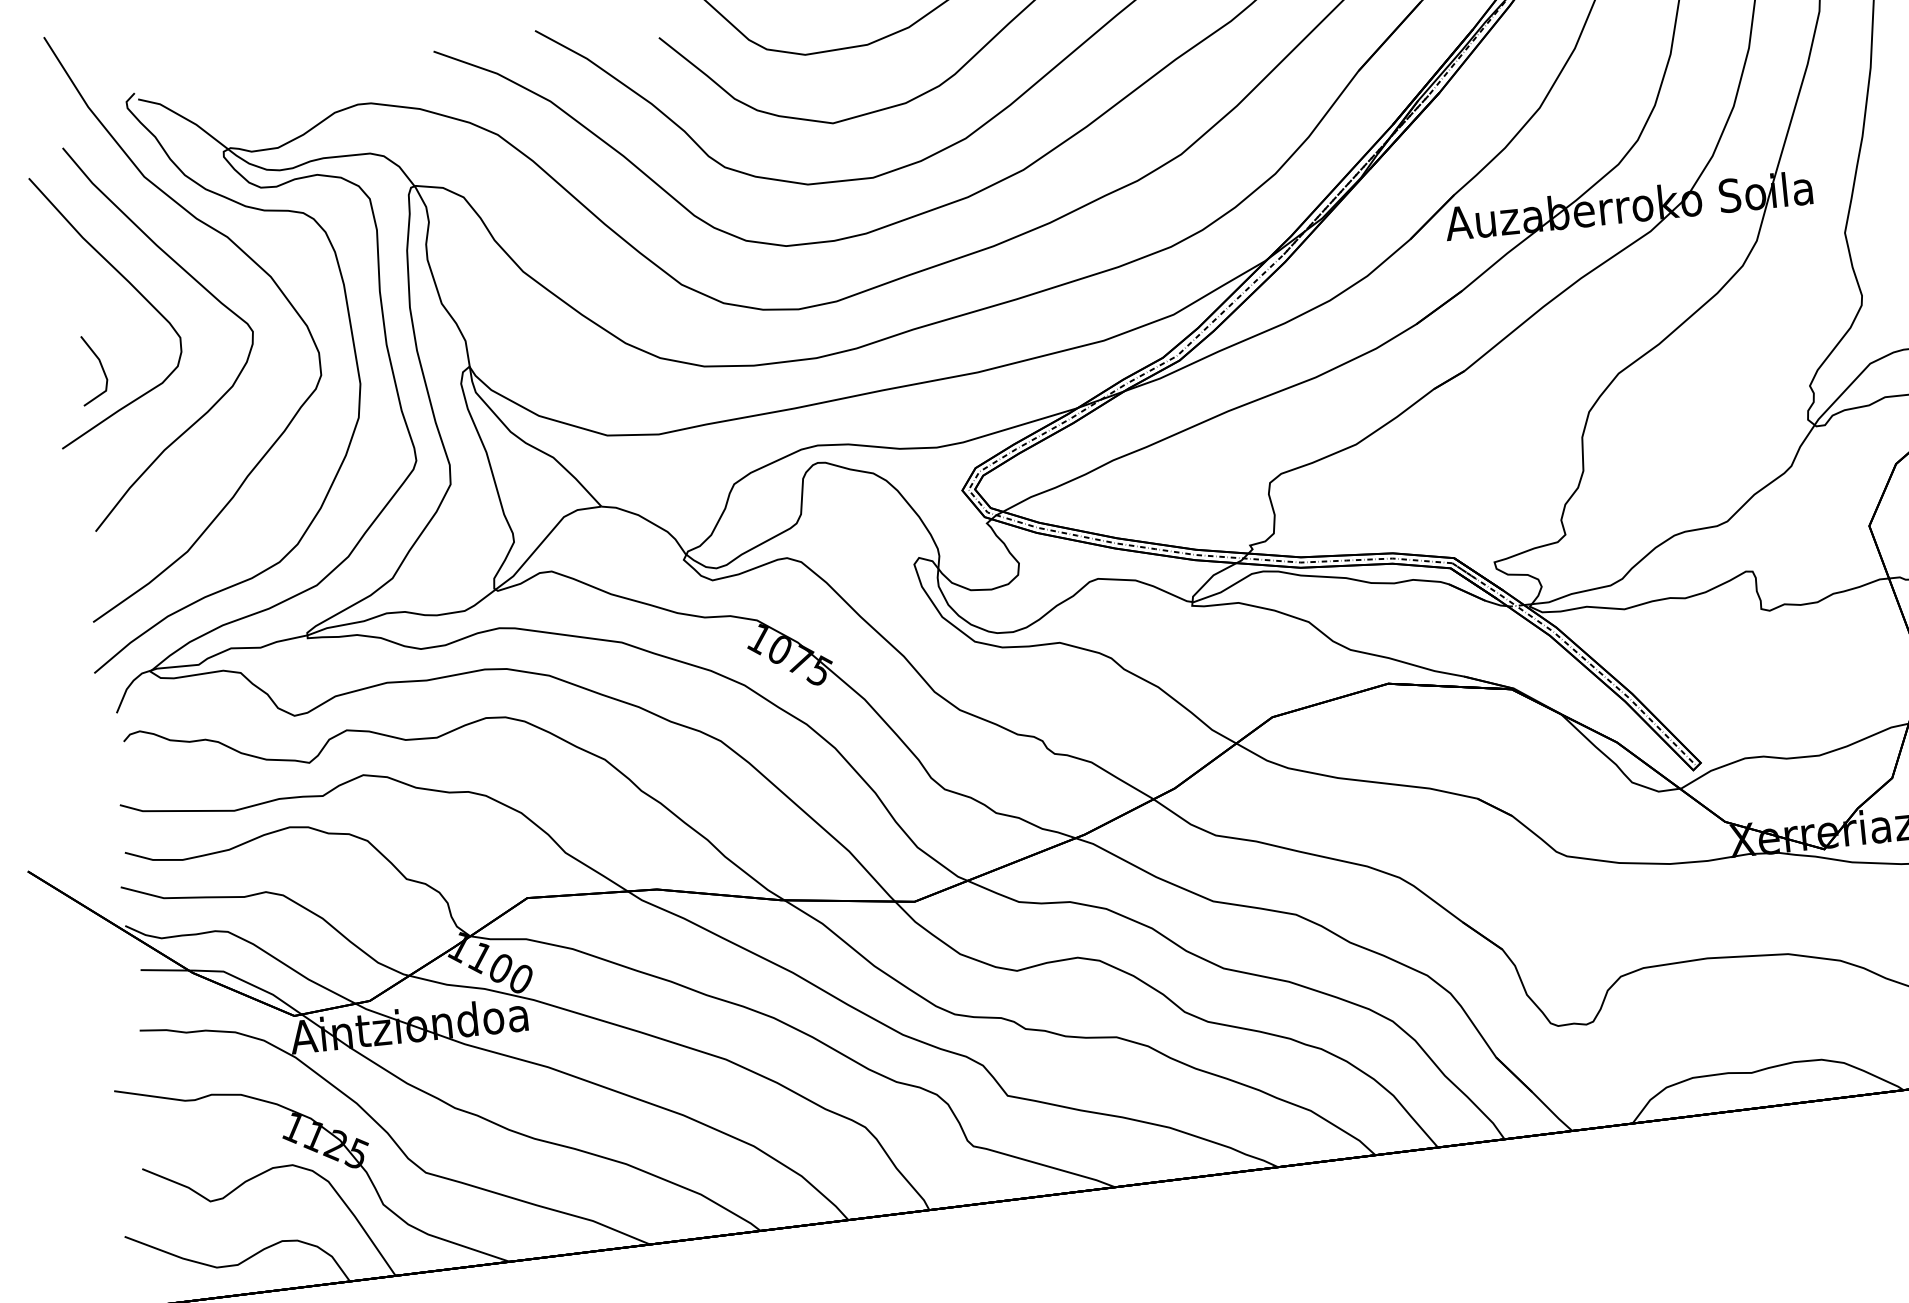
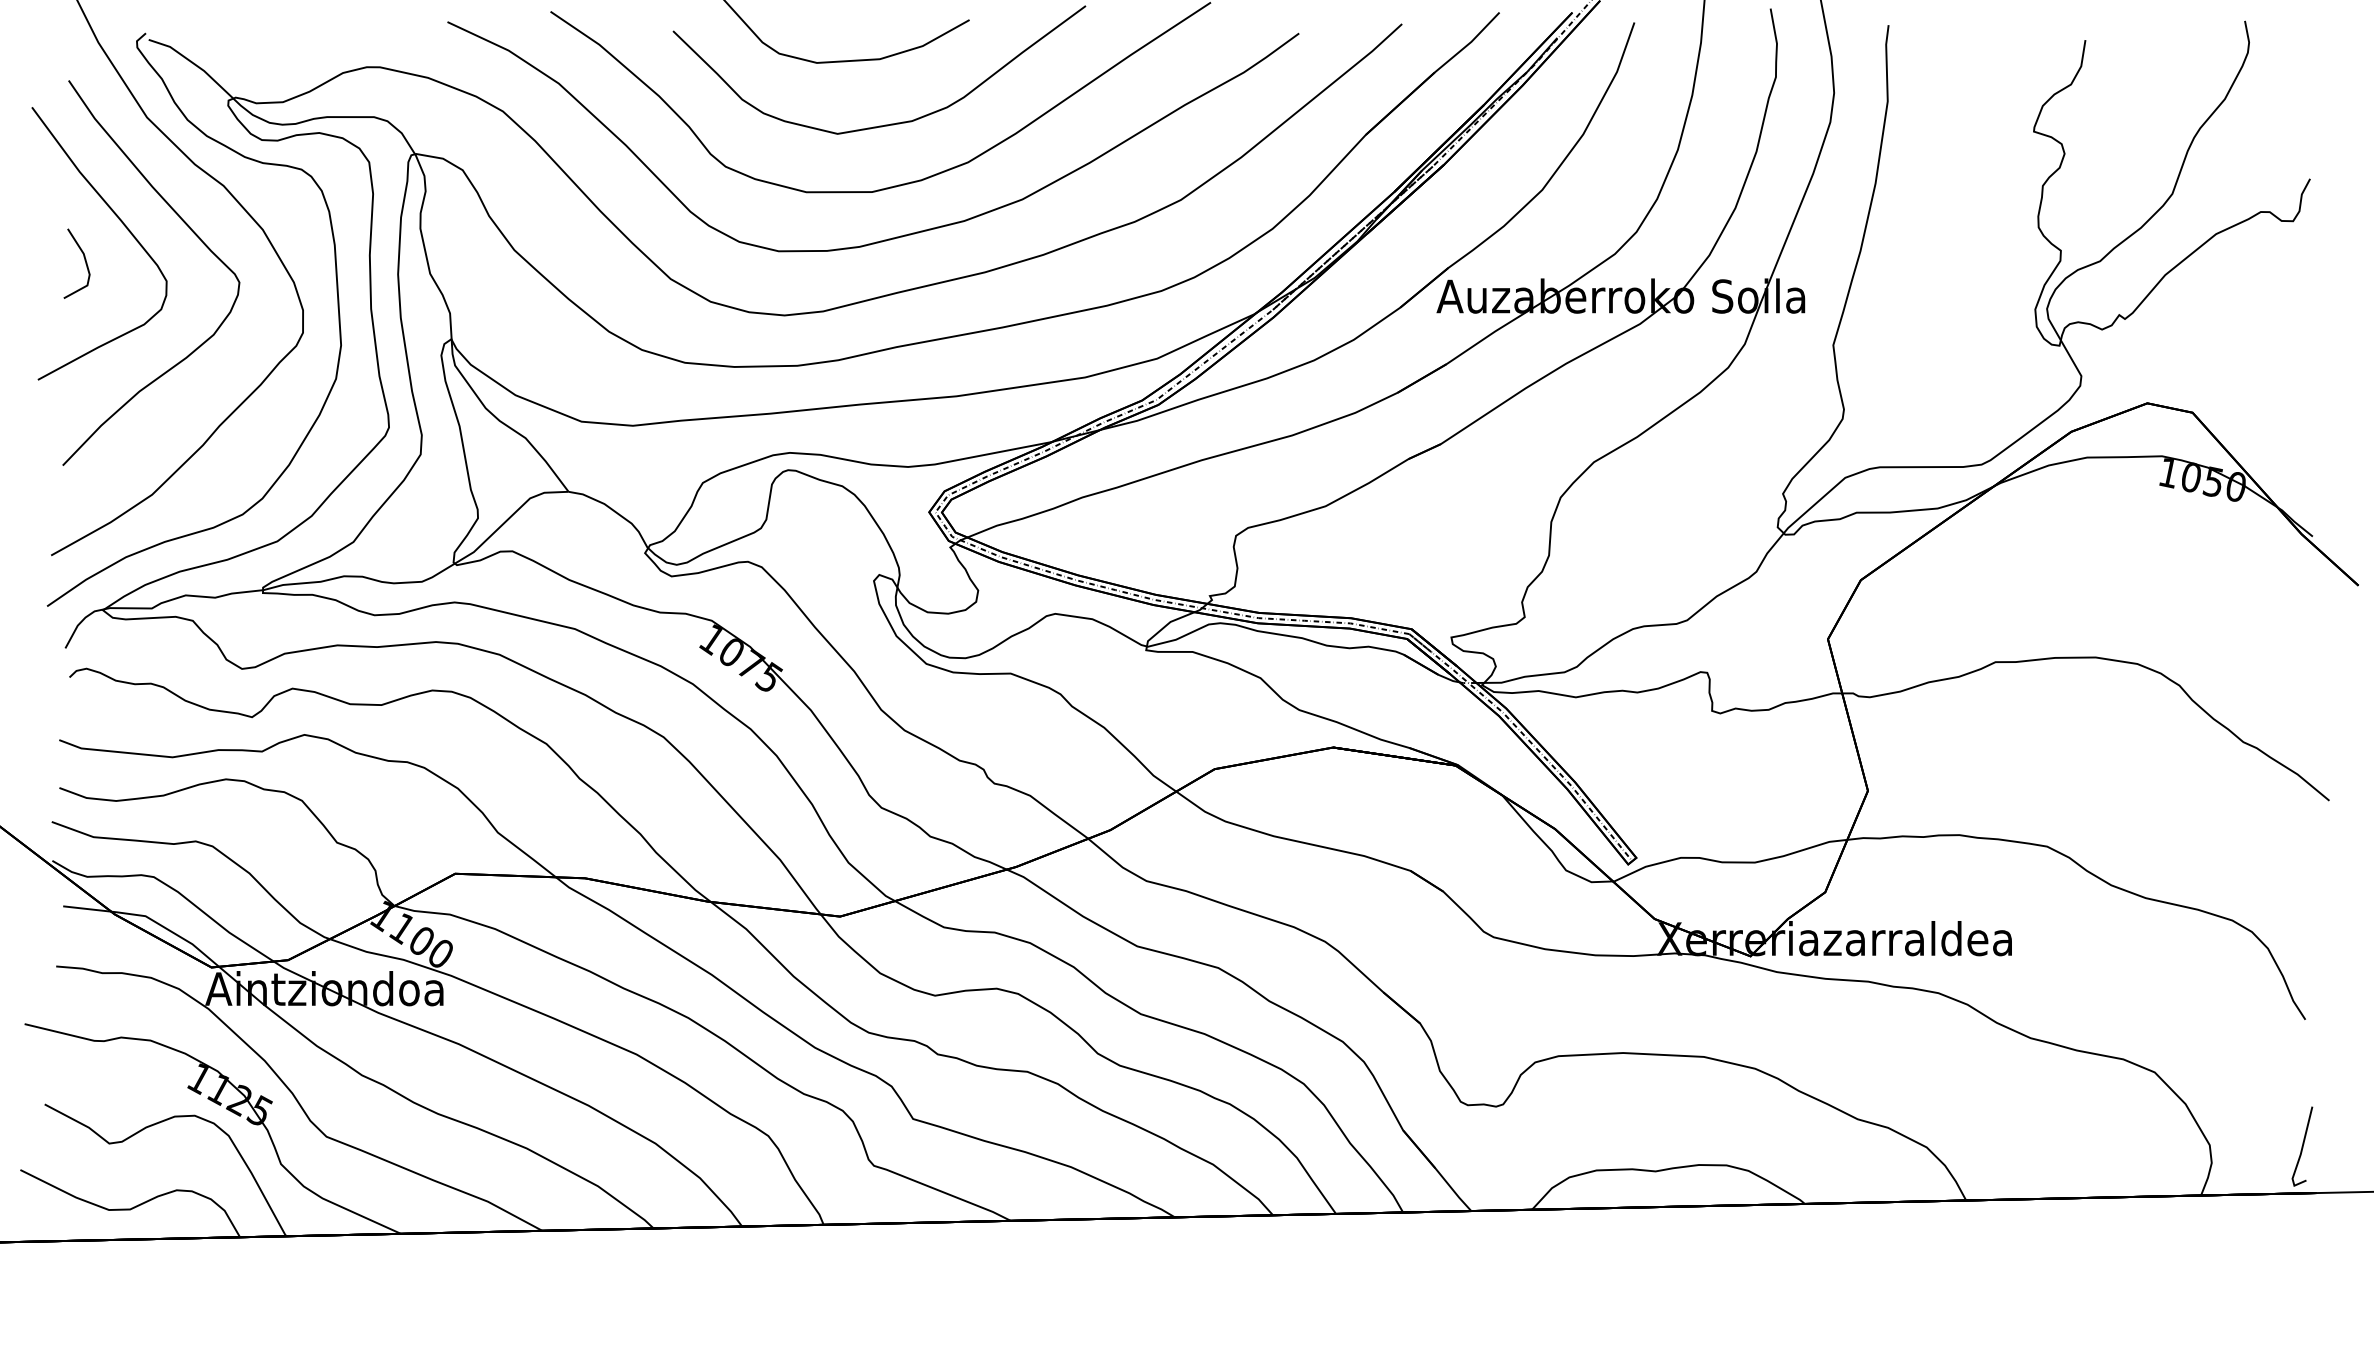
line: (100, 366) -> (84, 260), moved

